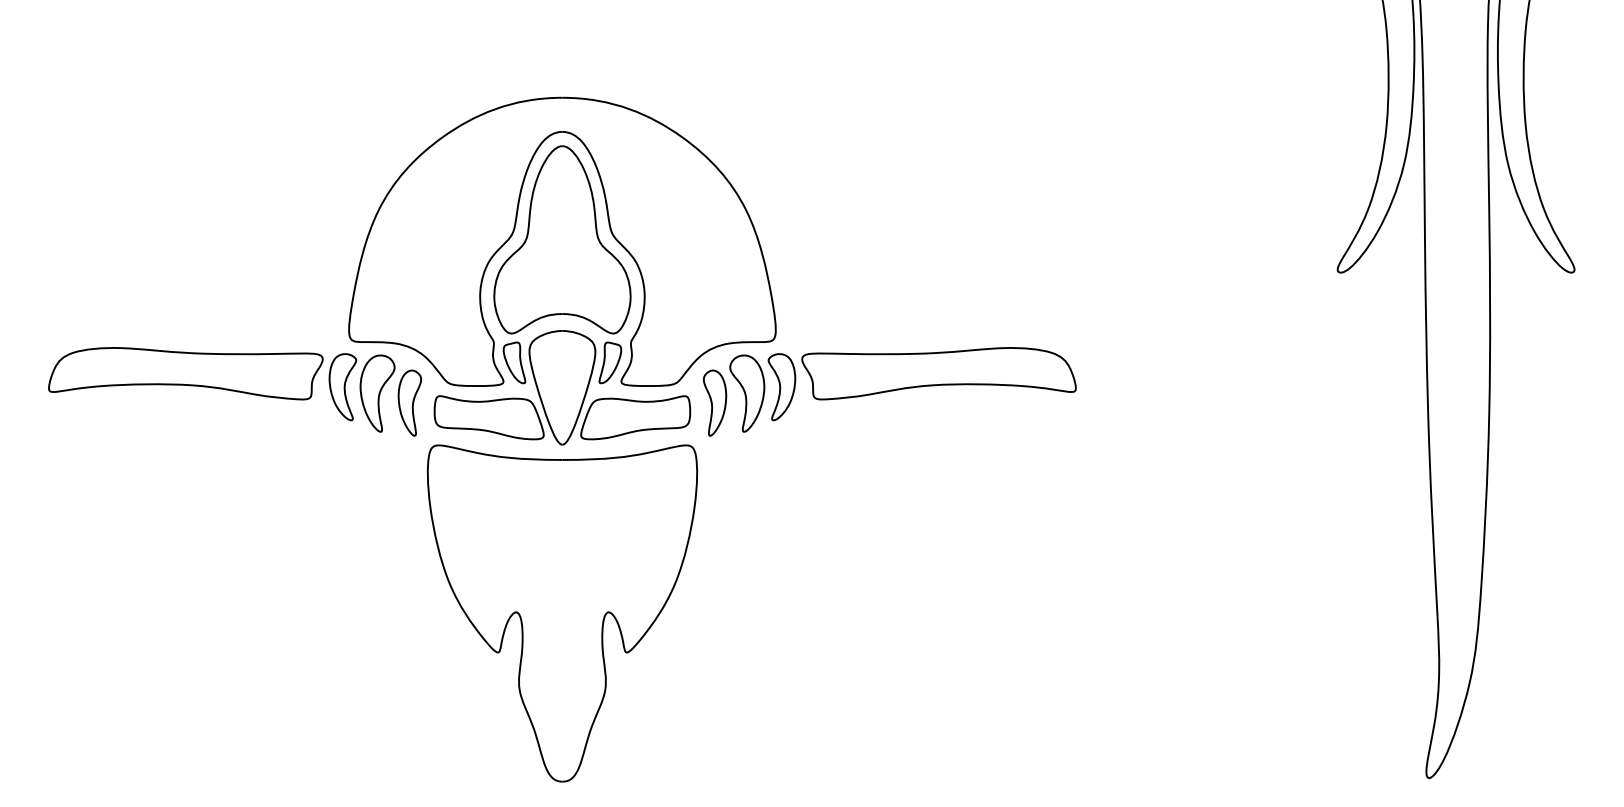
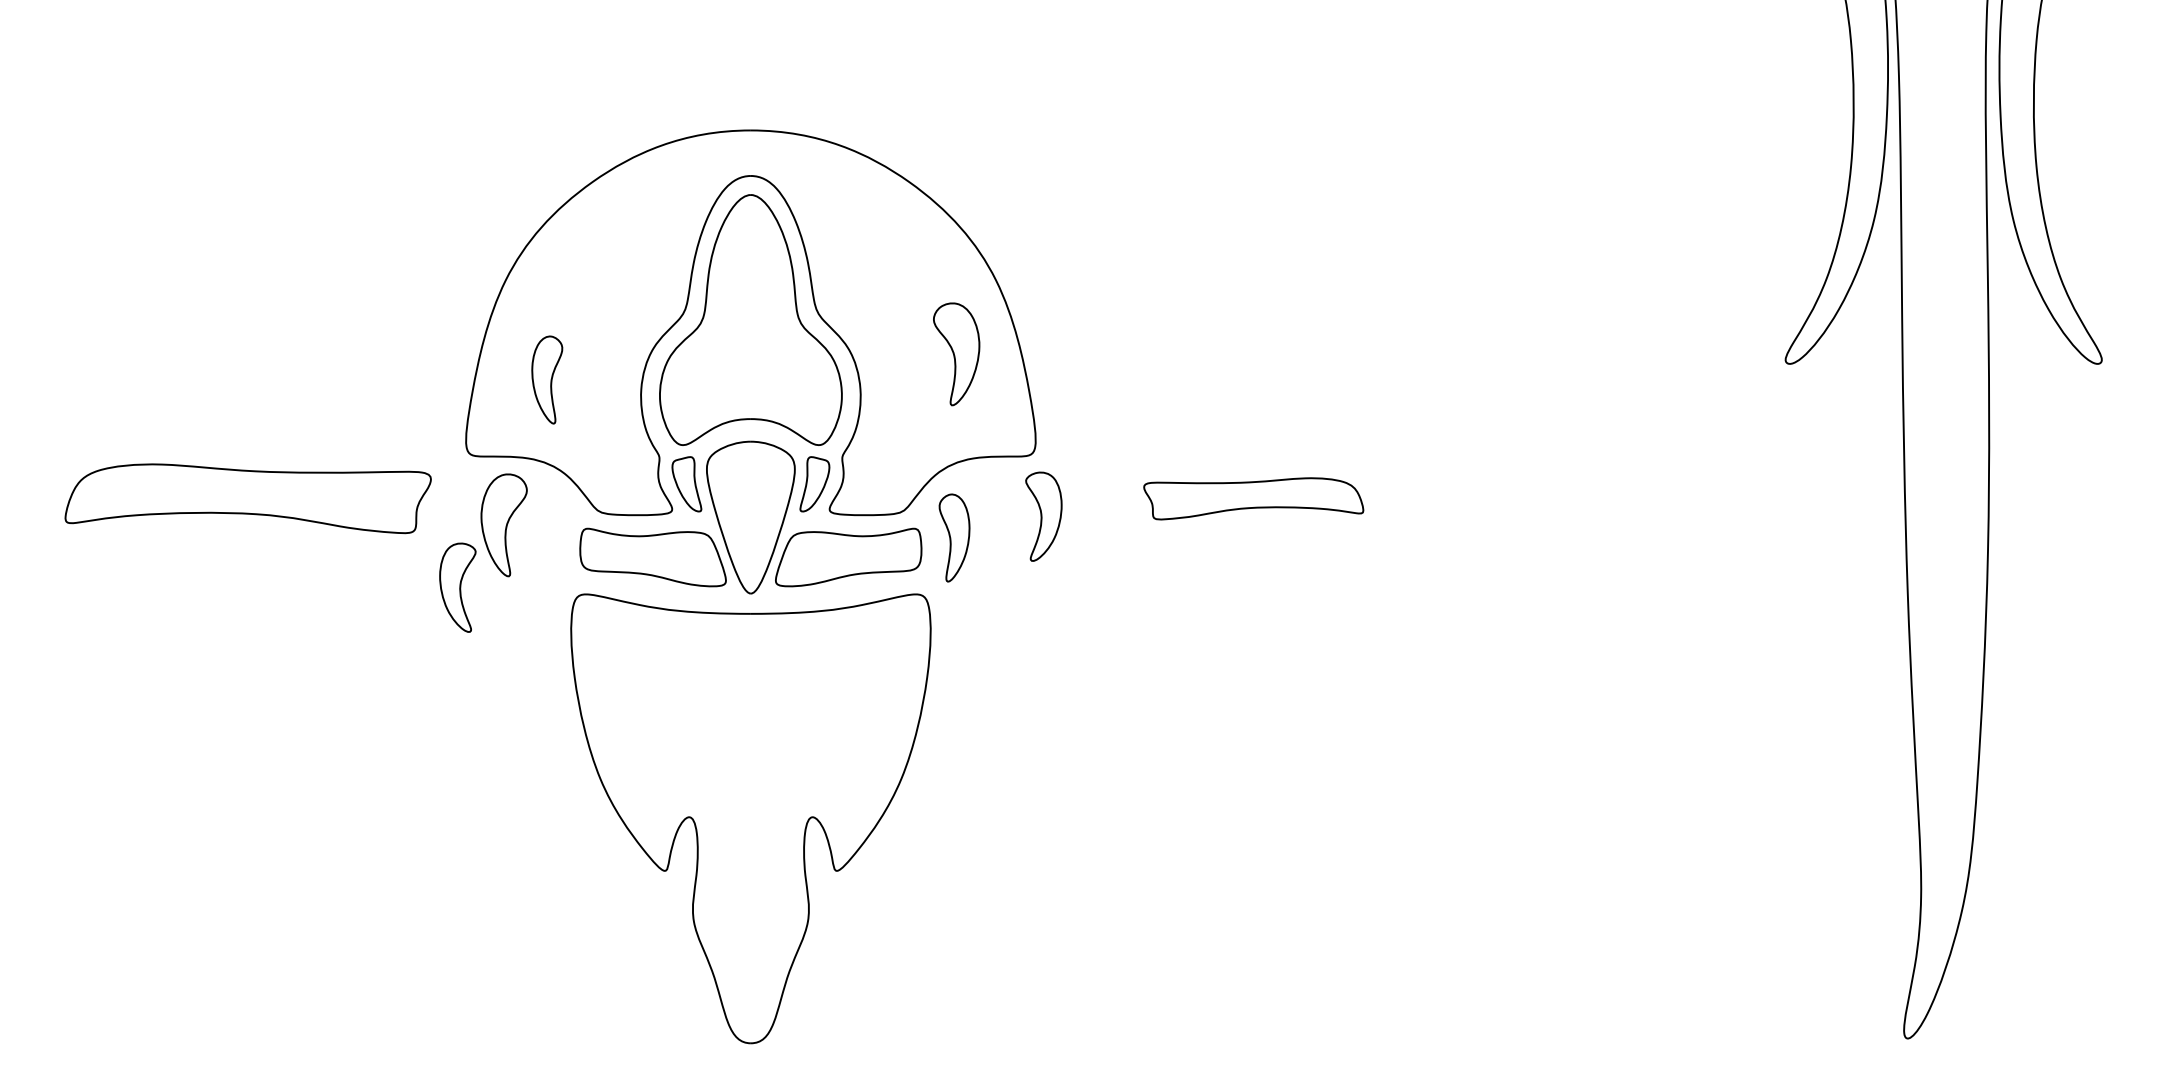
part: (938, 373) -> (1253, 498), size x0.6
part: (342, 387) -> (457, 587), moved
part: (747, 393) -> (956, 354), moved
part: (410, 402) -> (547, 379), moved

